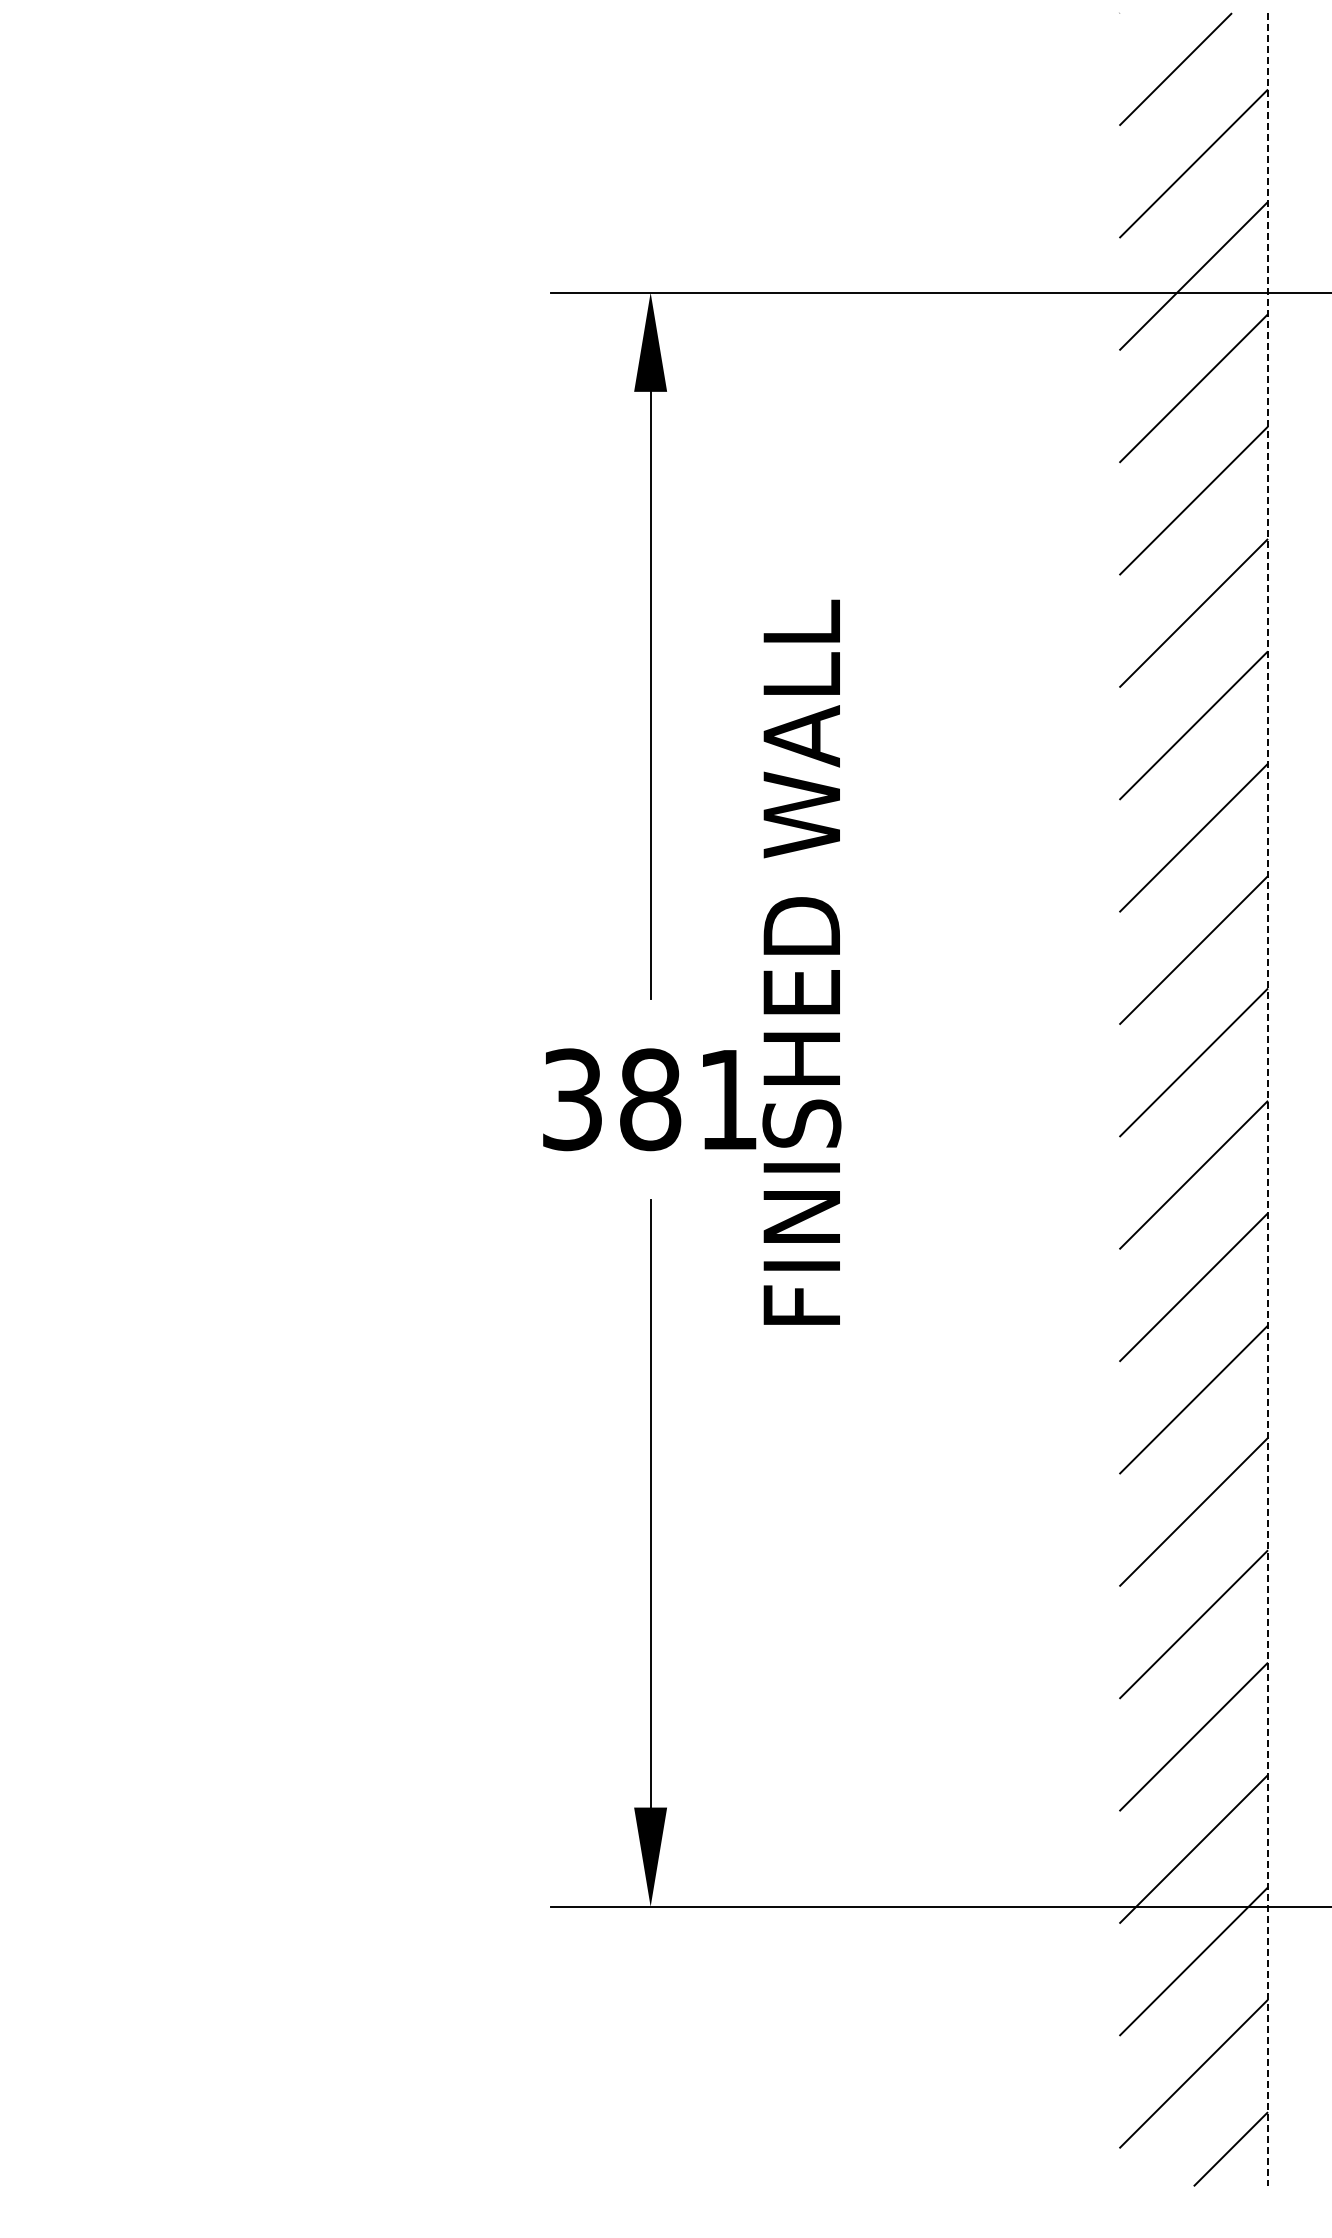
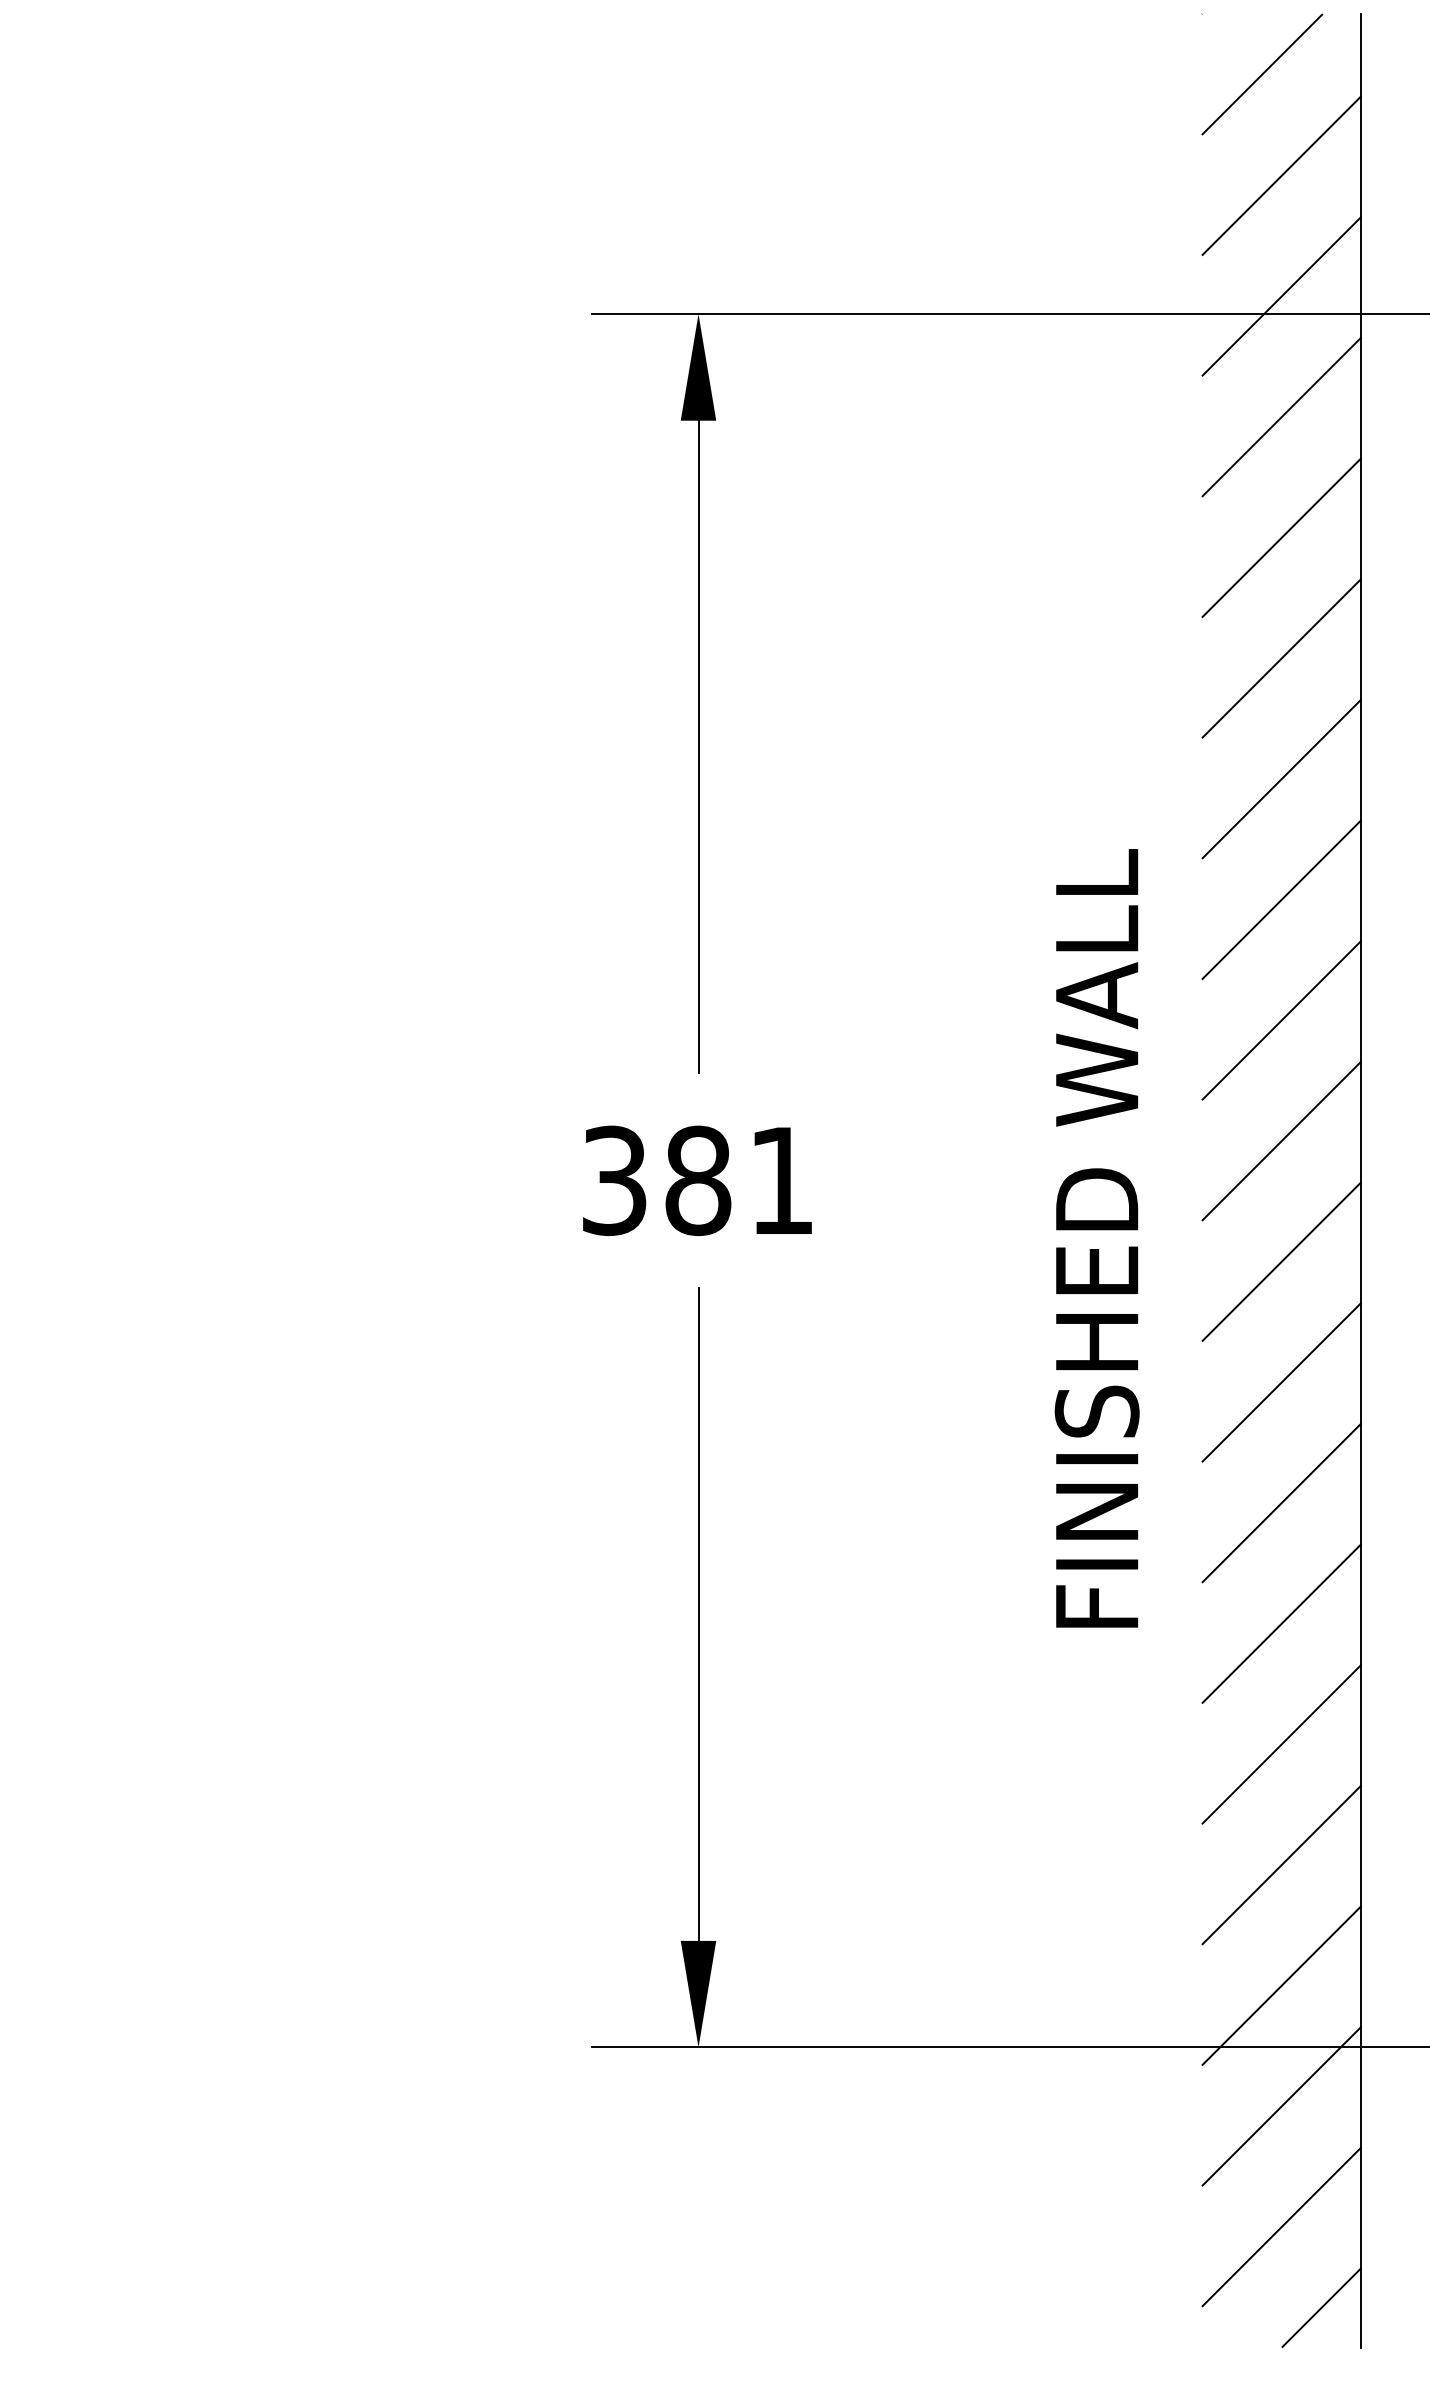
text: (801, 961) -> (1096, 1237), moved
line: (1268, 1099) -> (1361, 1180), dashed -> solid

